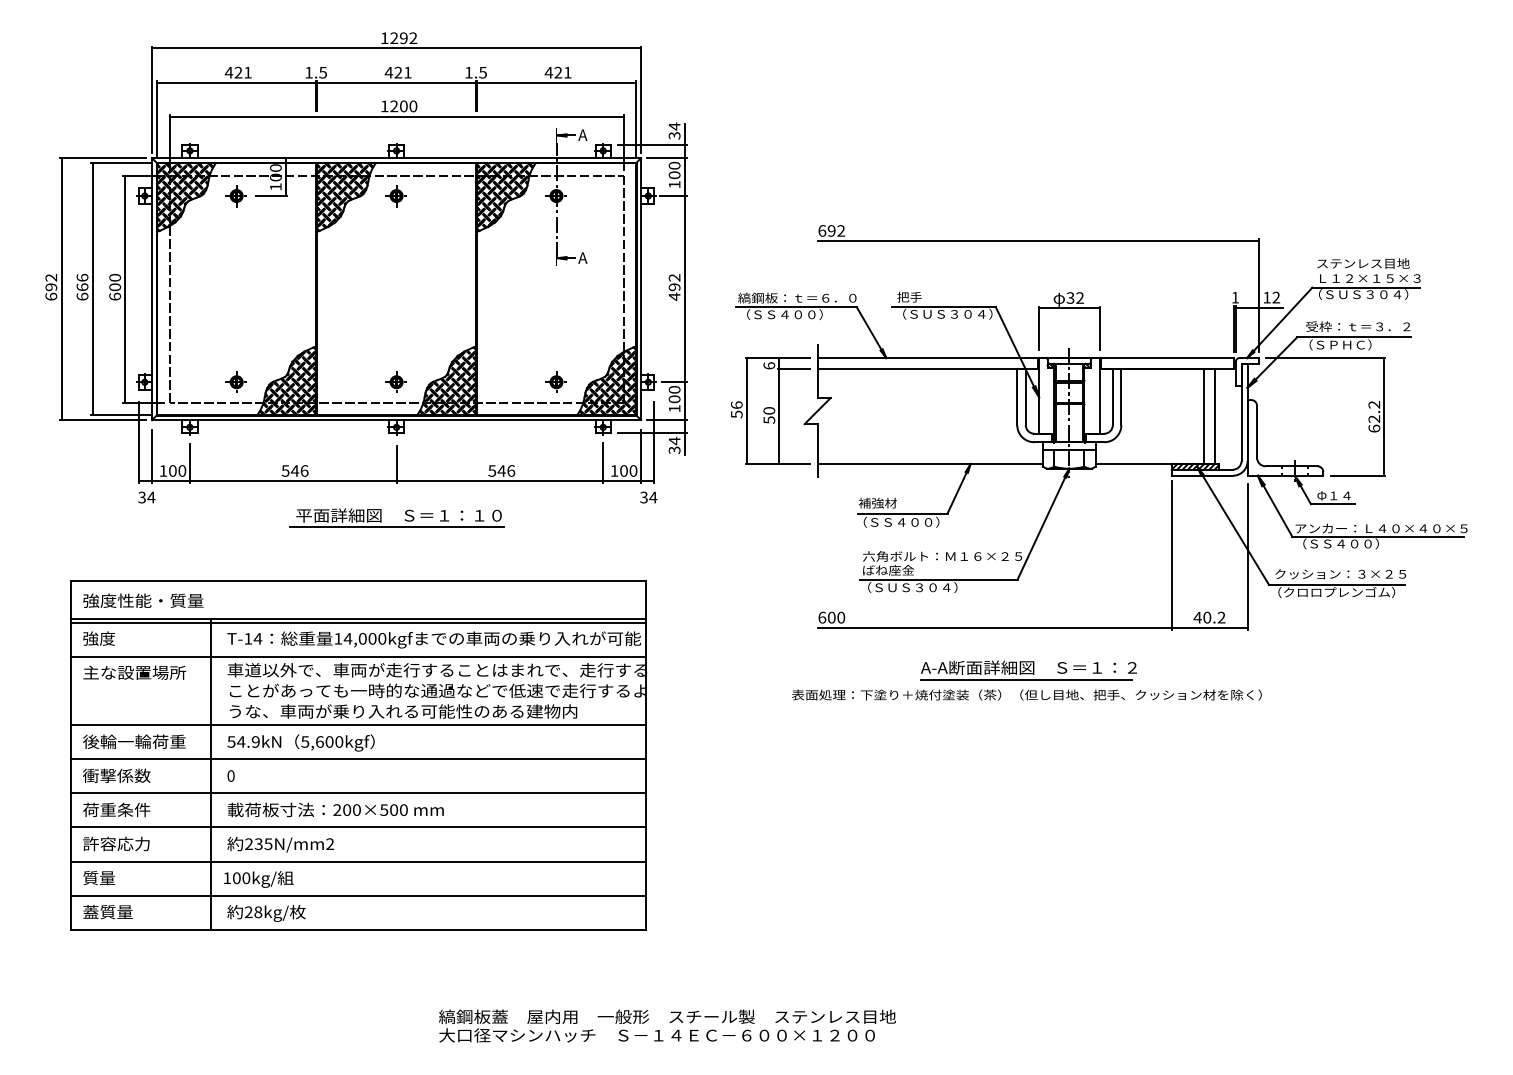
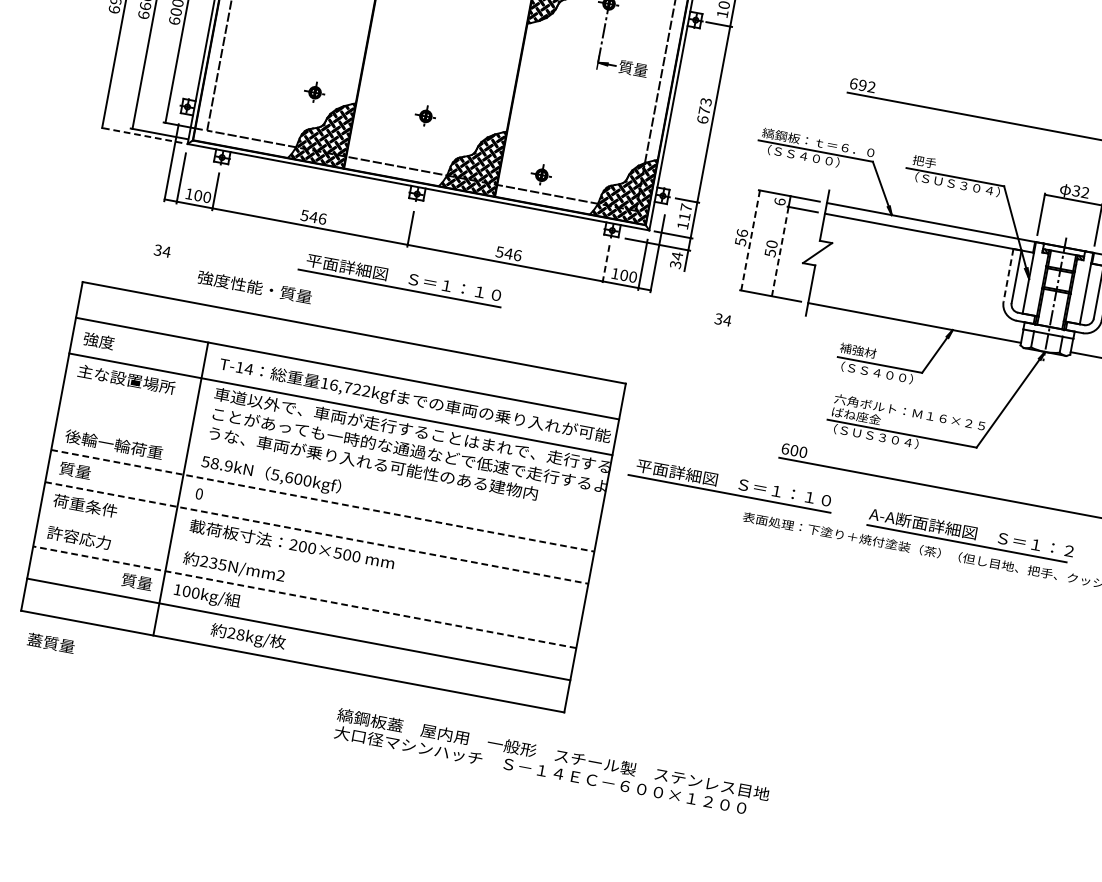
text: (593, 257) -> (633, 68), A -> 質量
text: (674, 287) -> (704, 111), 492 -> 673
part: (235, 381) -> (314, 91), moved
part: (395, 381) -> (424, 115), moved
part: (555, 381) -> (541, 174), moved
text: (674, 394) -> (685, 212), 100 -> 117
line: (1017, 397) -> (1008, 275), solid -> dashed
line: (746, 411) -> (750, 240), solid -> dashed
line: (779, 417) -> (780, 252), solid -> dashed
line: (102, 420) -> (140, 135), solid -> dashed
line: (603, 463) -> (606, 264), solid -> dashed
text: (146, 497) -> (162, 251), moved
text: (648, 497) -> (722, 319), moved
text: (143, 600) -> (255, 286), moved
line: (358, 623) -> (346, 372), removed
text: (364, 638) -> (349, 387), 14,000kgf -> 16,722kgf
part: (781, 666) -> (738, 487), added
line: (358, 725) -> (328, 468), removed
text: (240, 741) -> (214, 463), 54.9kN -> 58.9kN
line: (358, 759) -> (322, 500), solid -> dashed
text: (116, 775) -> (91, 473), 衝撃係数 -> 質量
line: (358, 793) -> (316, 533), solid -> dashed
line: (358, 827) -> (310, 565), removed
line: (358, 861) -> (304, 597), solid -> dashed
text: (99, 878) -> (137, 582), moved
text: (107, 912) -> (50, 643), moved
text: (266, 912) -> (248, 636), moved
text: (667, 1025) -> (552, 762), moved

